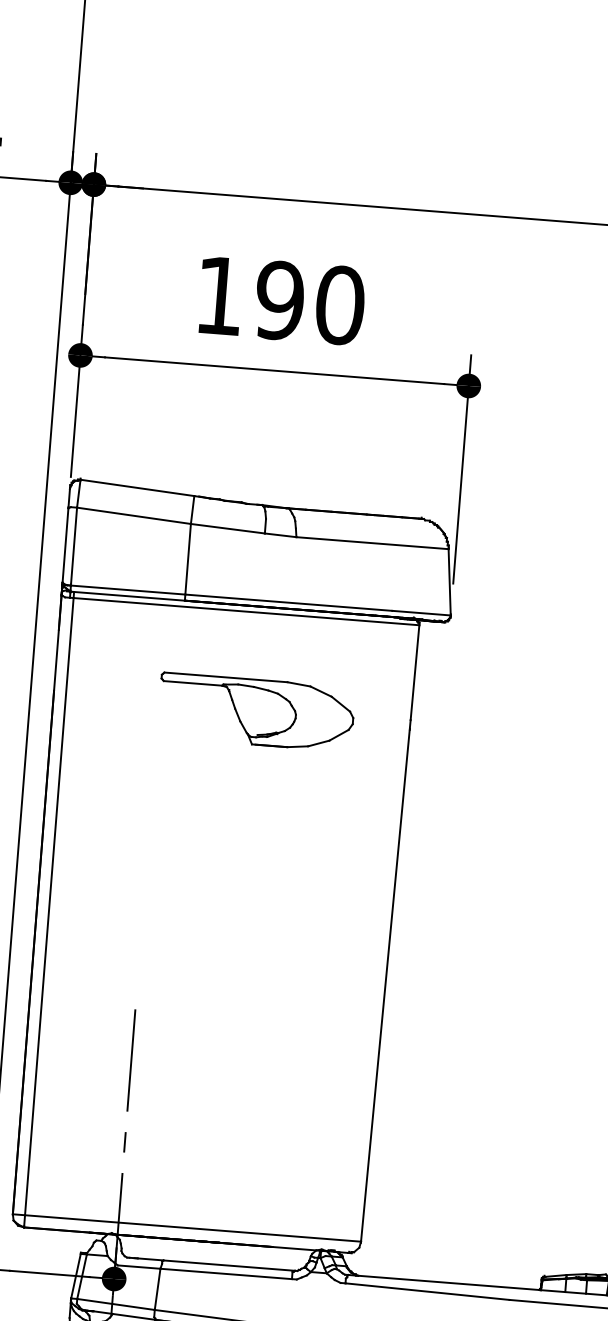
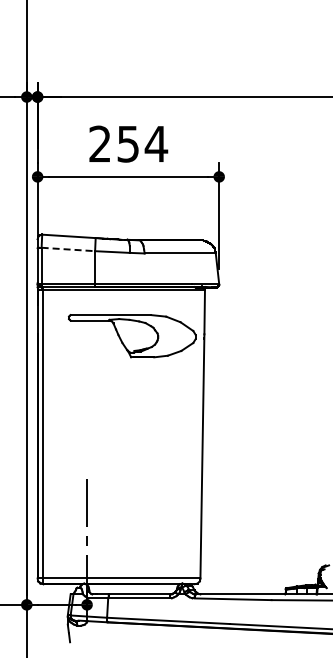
text: (280, 299) -> (128, 143), 190 -> 254
line: (134, 515) -> (68, 249), solid -> dashed
part: (256, 712) -> (132, 336), size x1.4

